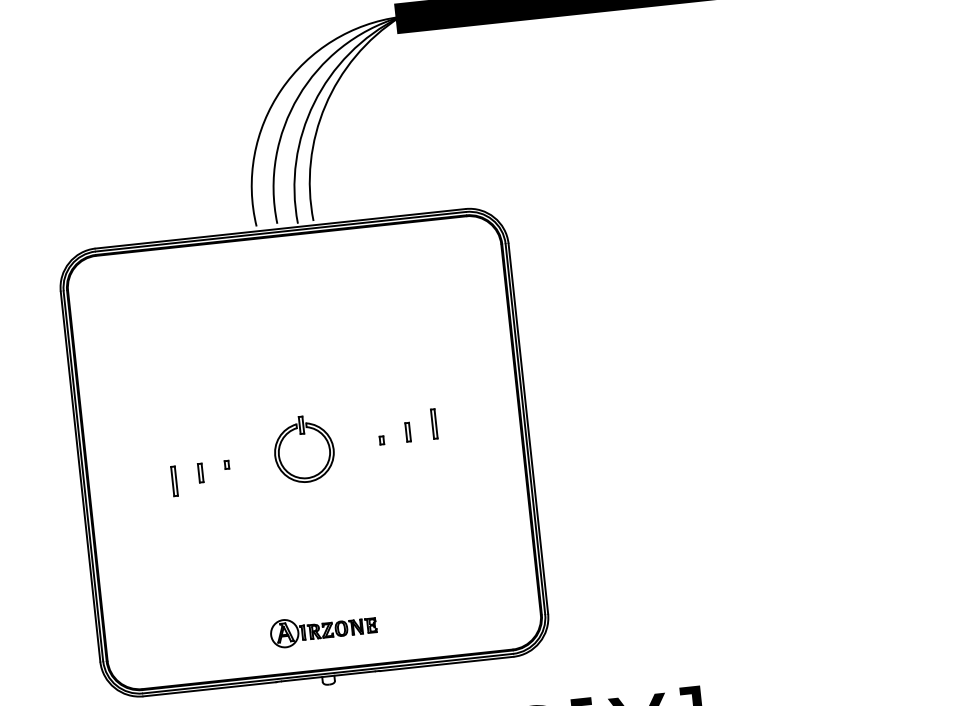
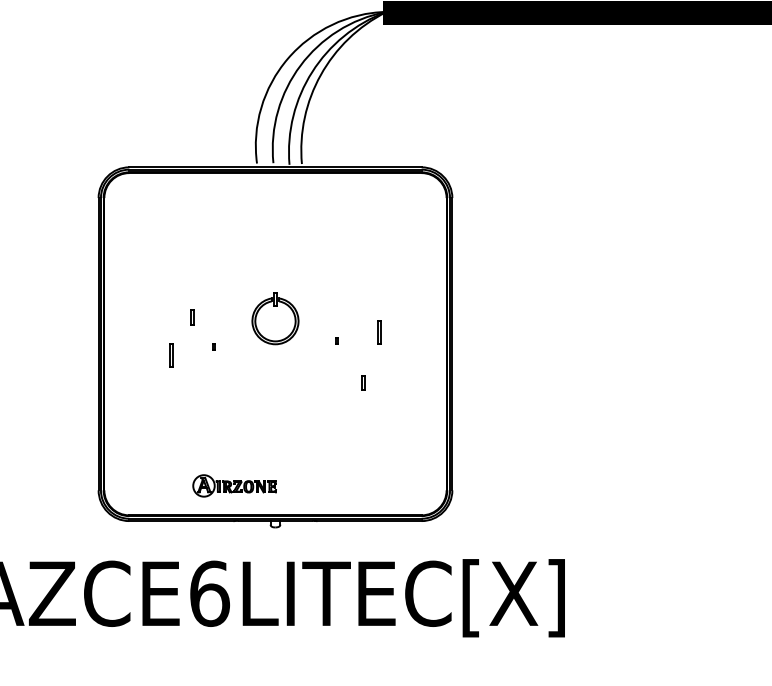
part: (408, 431) -> (363, 382), moved
part: (304, 449) -> (275, 318), moved
part: (200, 473) -> (192, 317), moved
part: (323, 629) -> (234, 485), moved

